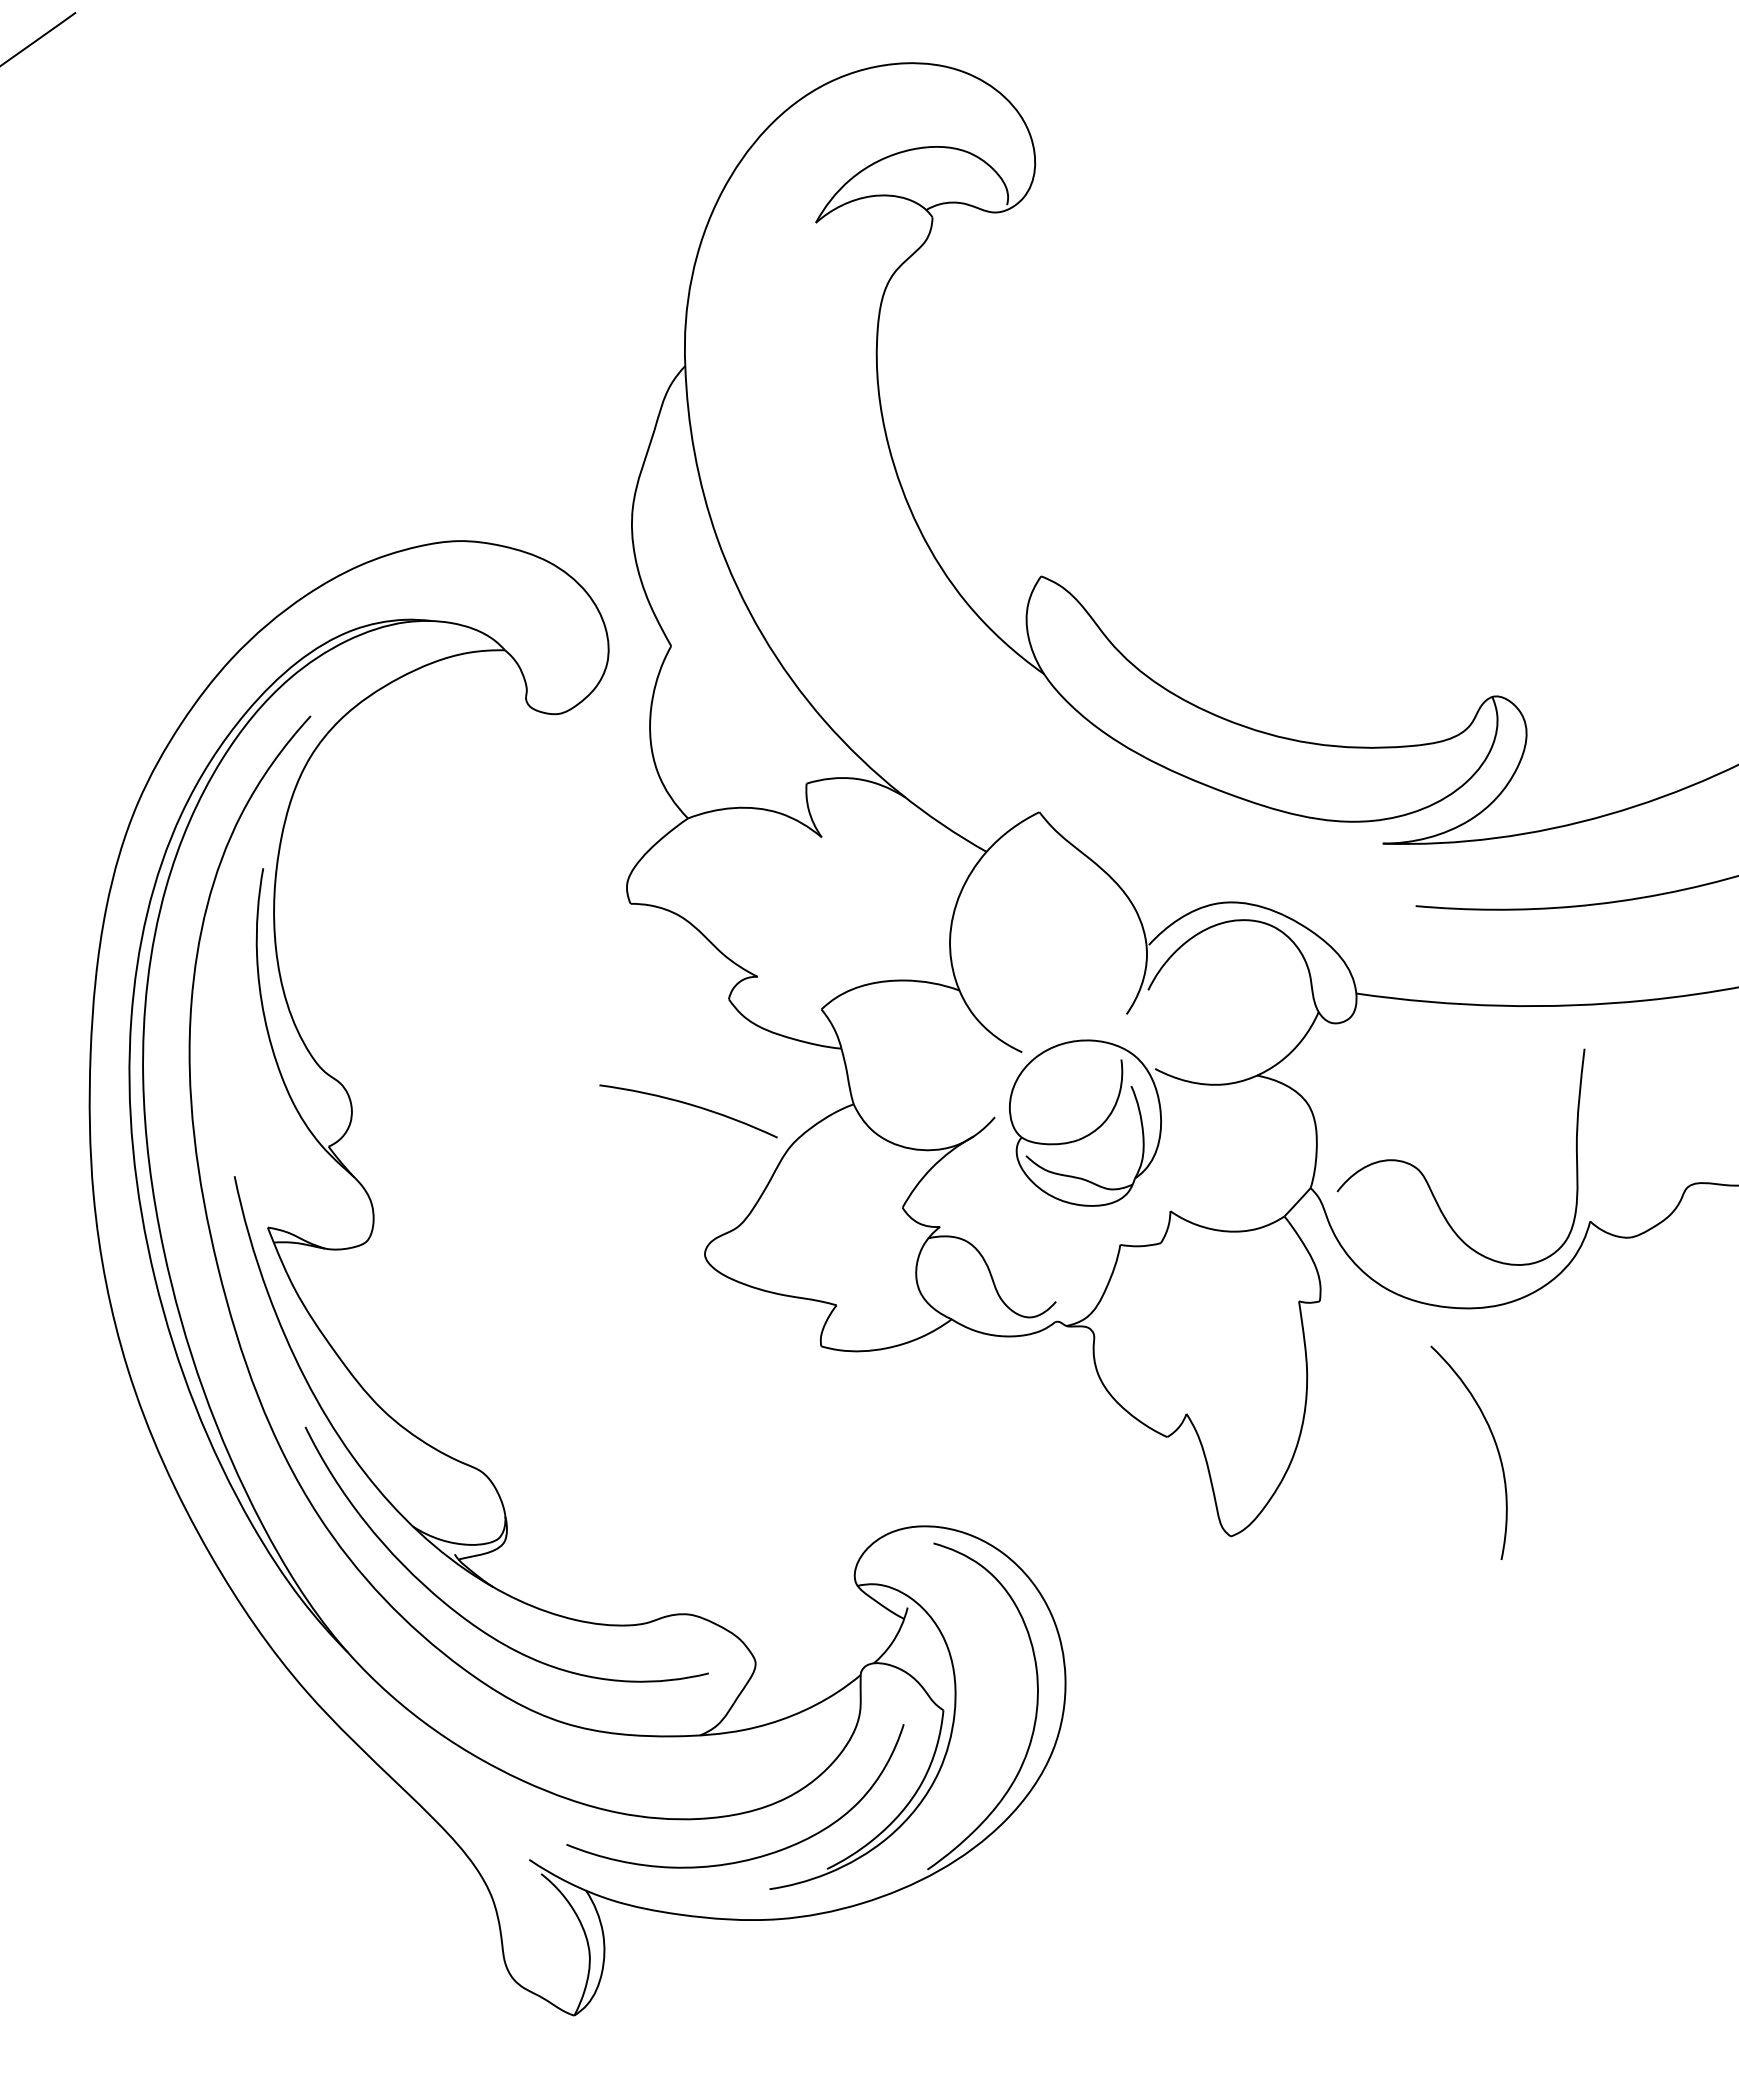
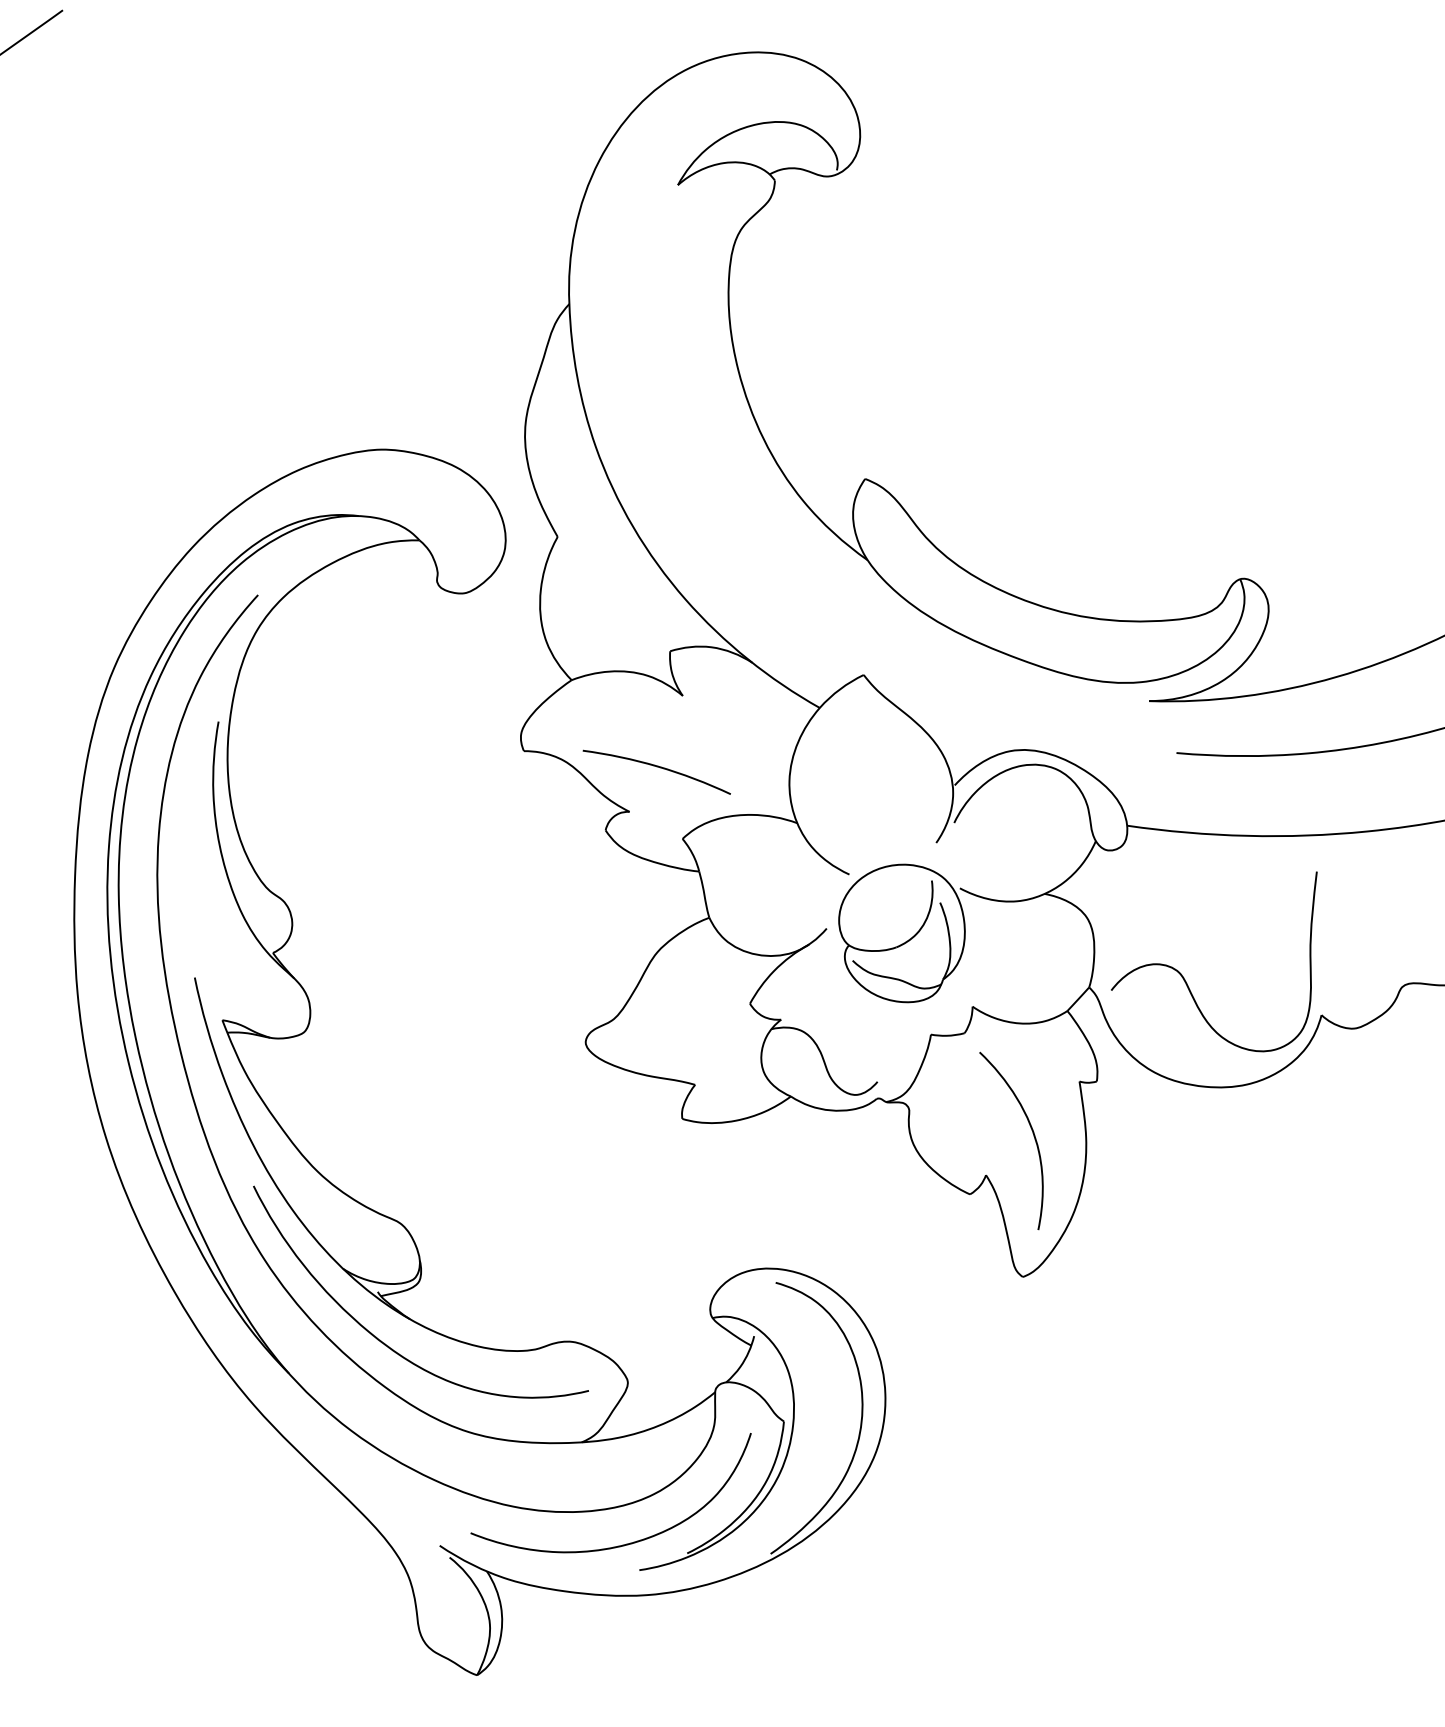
curve: (689, 1105) -> (657, 767), moved
curve: (1494, 1443) -> (1032, 1133), moved

